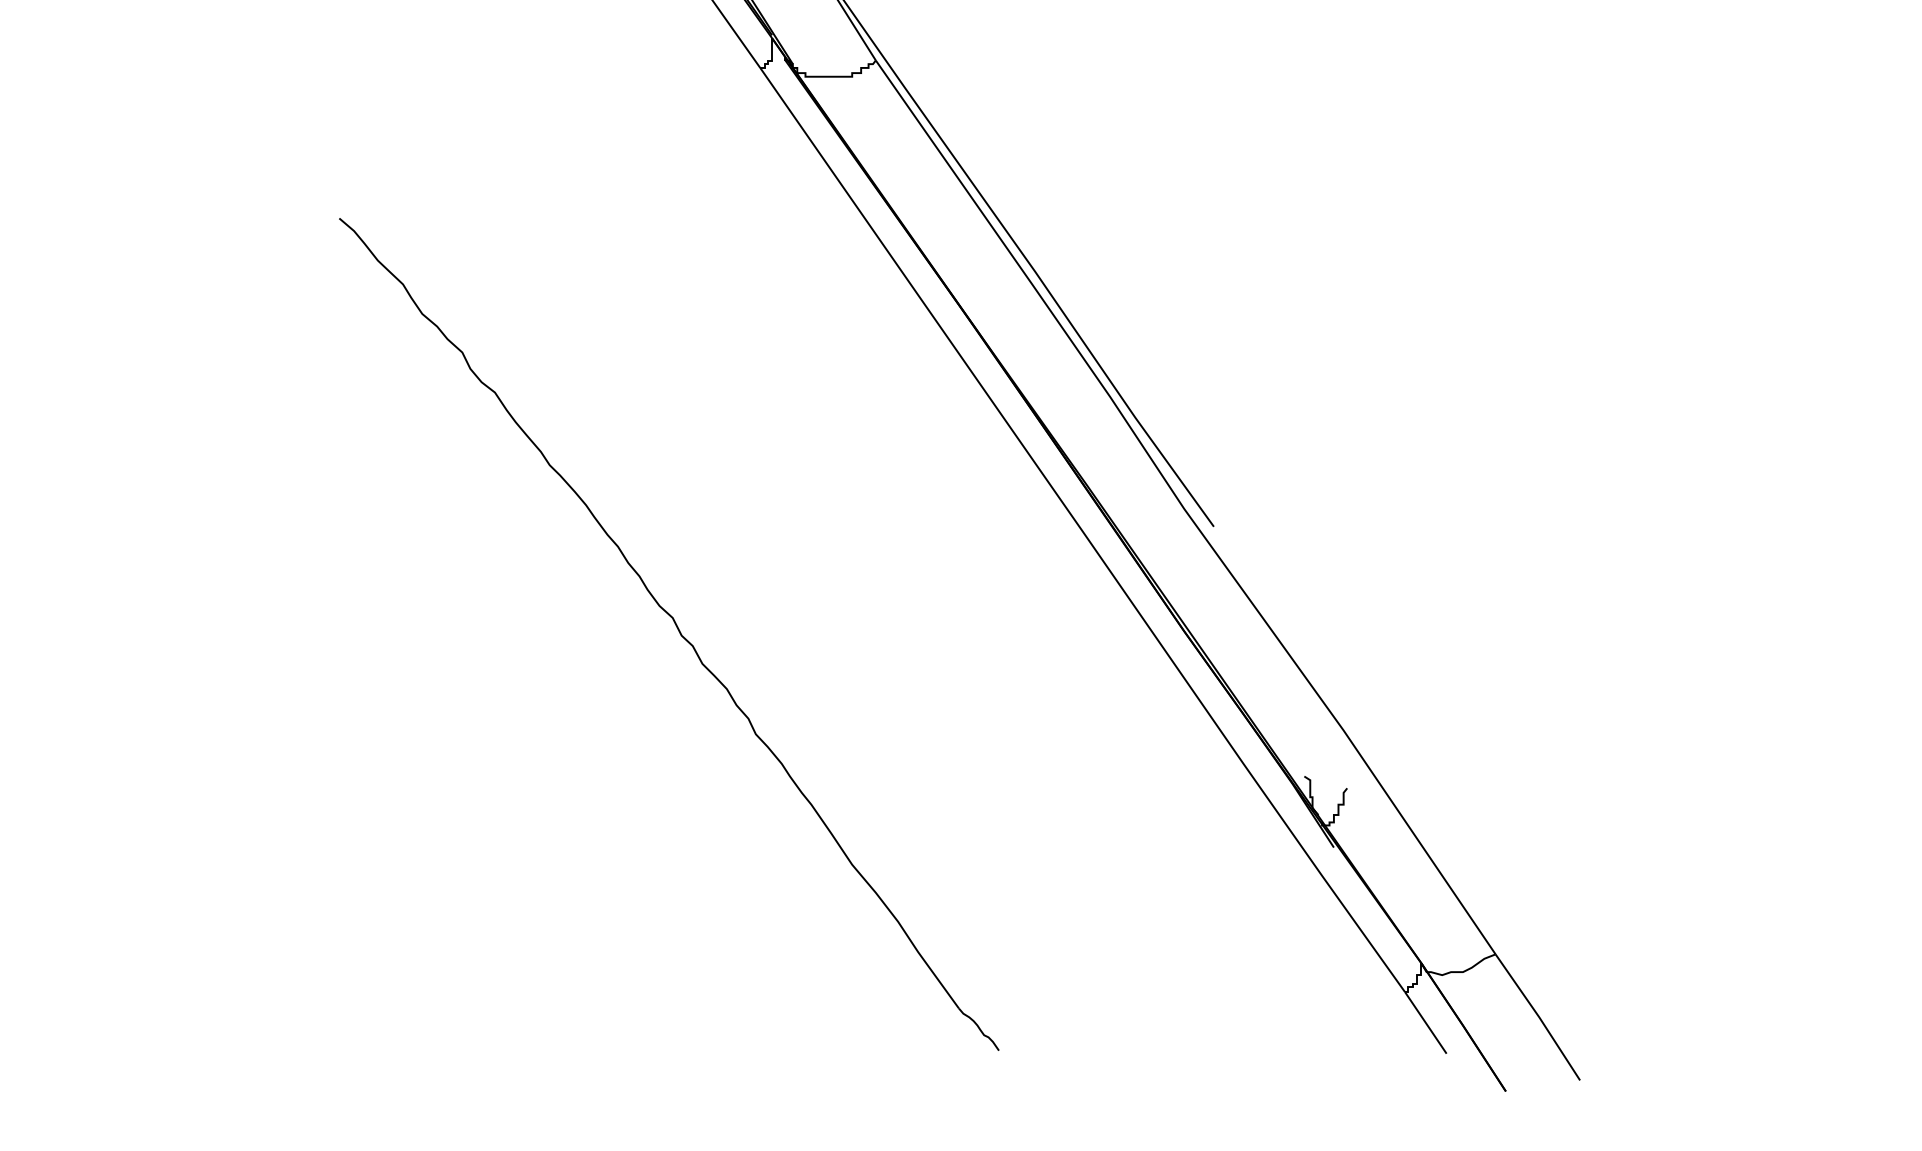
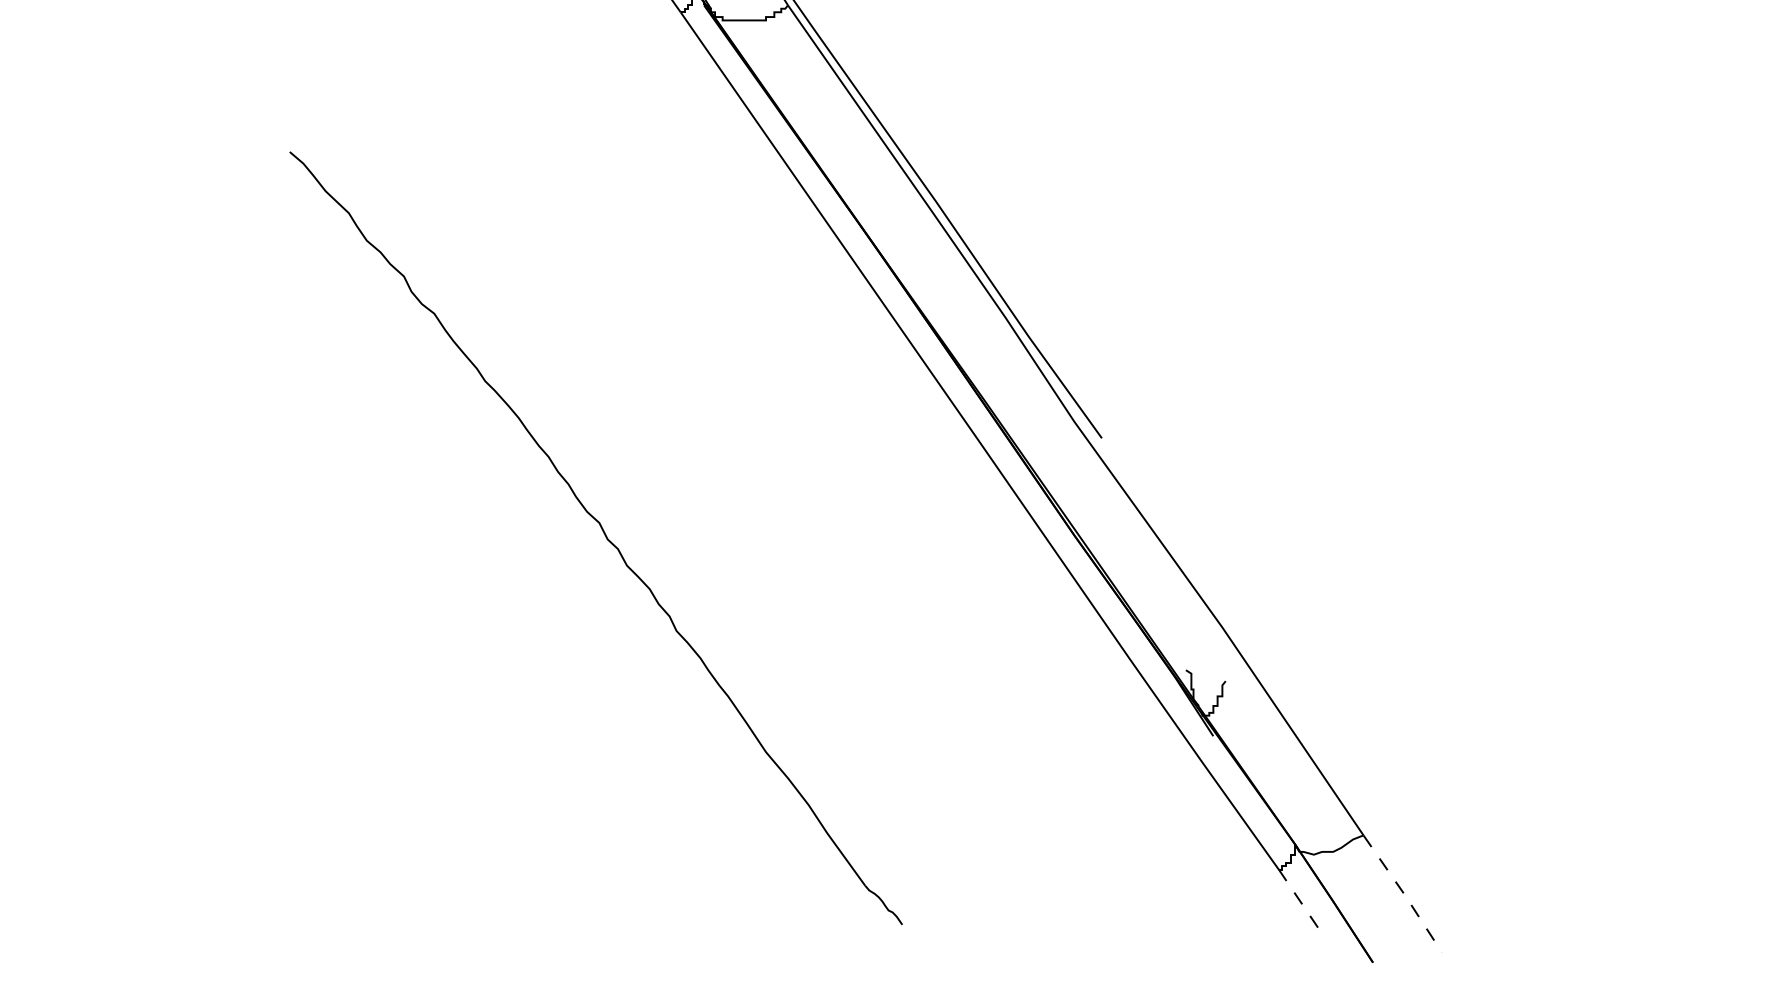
line: (1539, 1017) -> (1404, 894), solid -> dashed
line: (1425, 1022) -> (1298, 898), solid -> dashed

